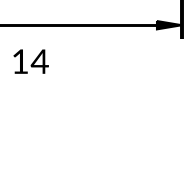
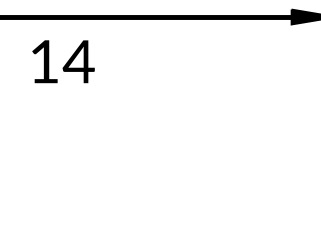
text: (30, 61) -> (62, 61), moved

